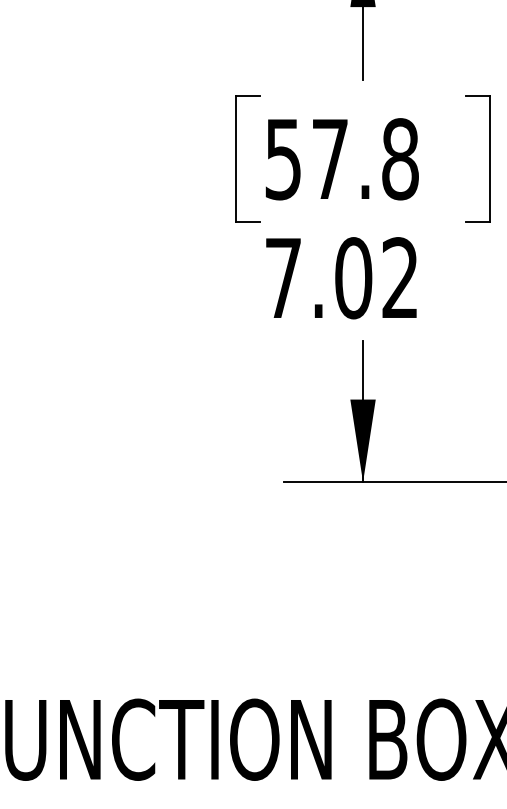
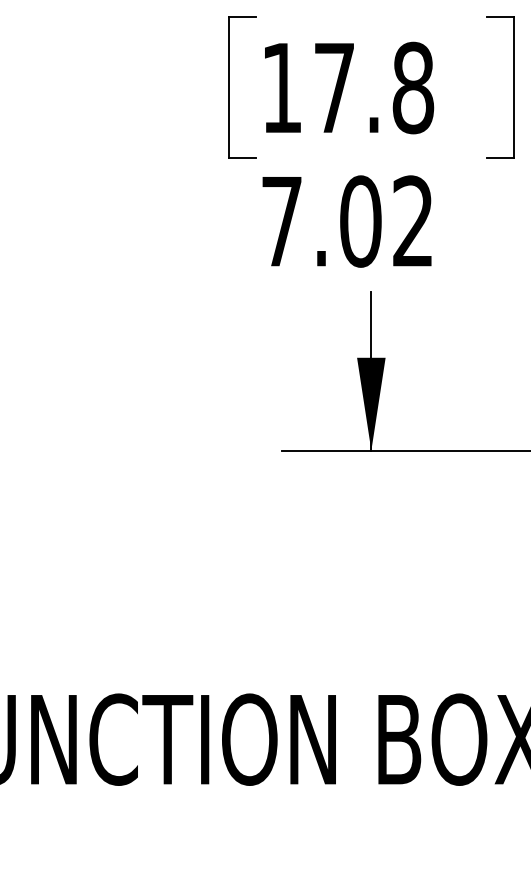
text: (282, 159) -> (280, 88), 57.8 -> 17.8

